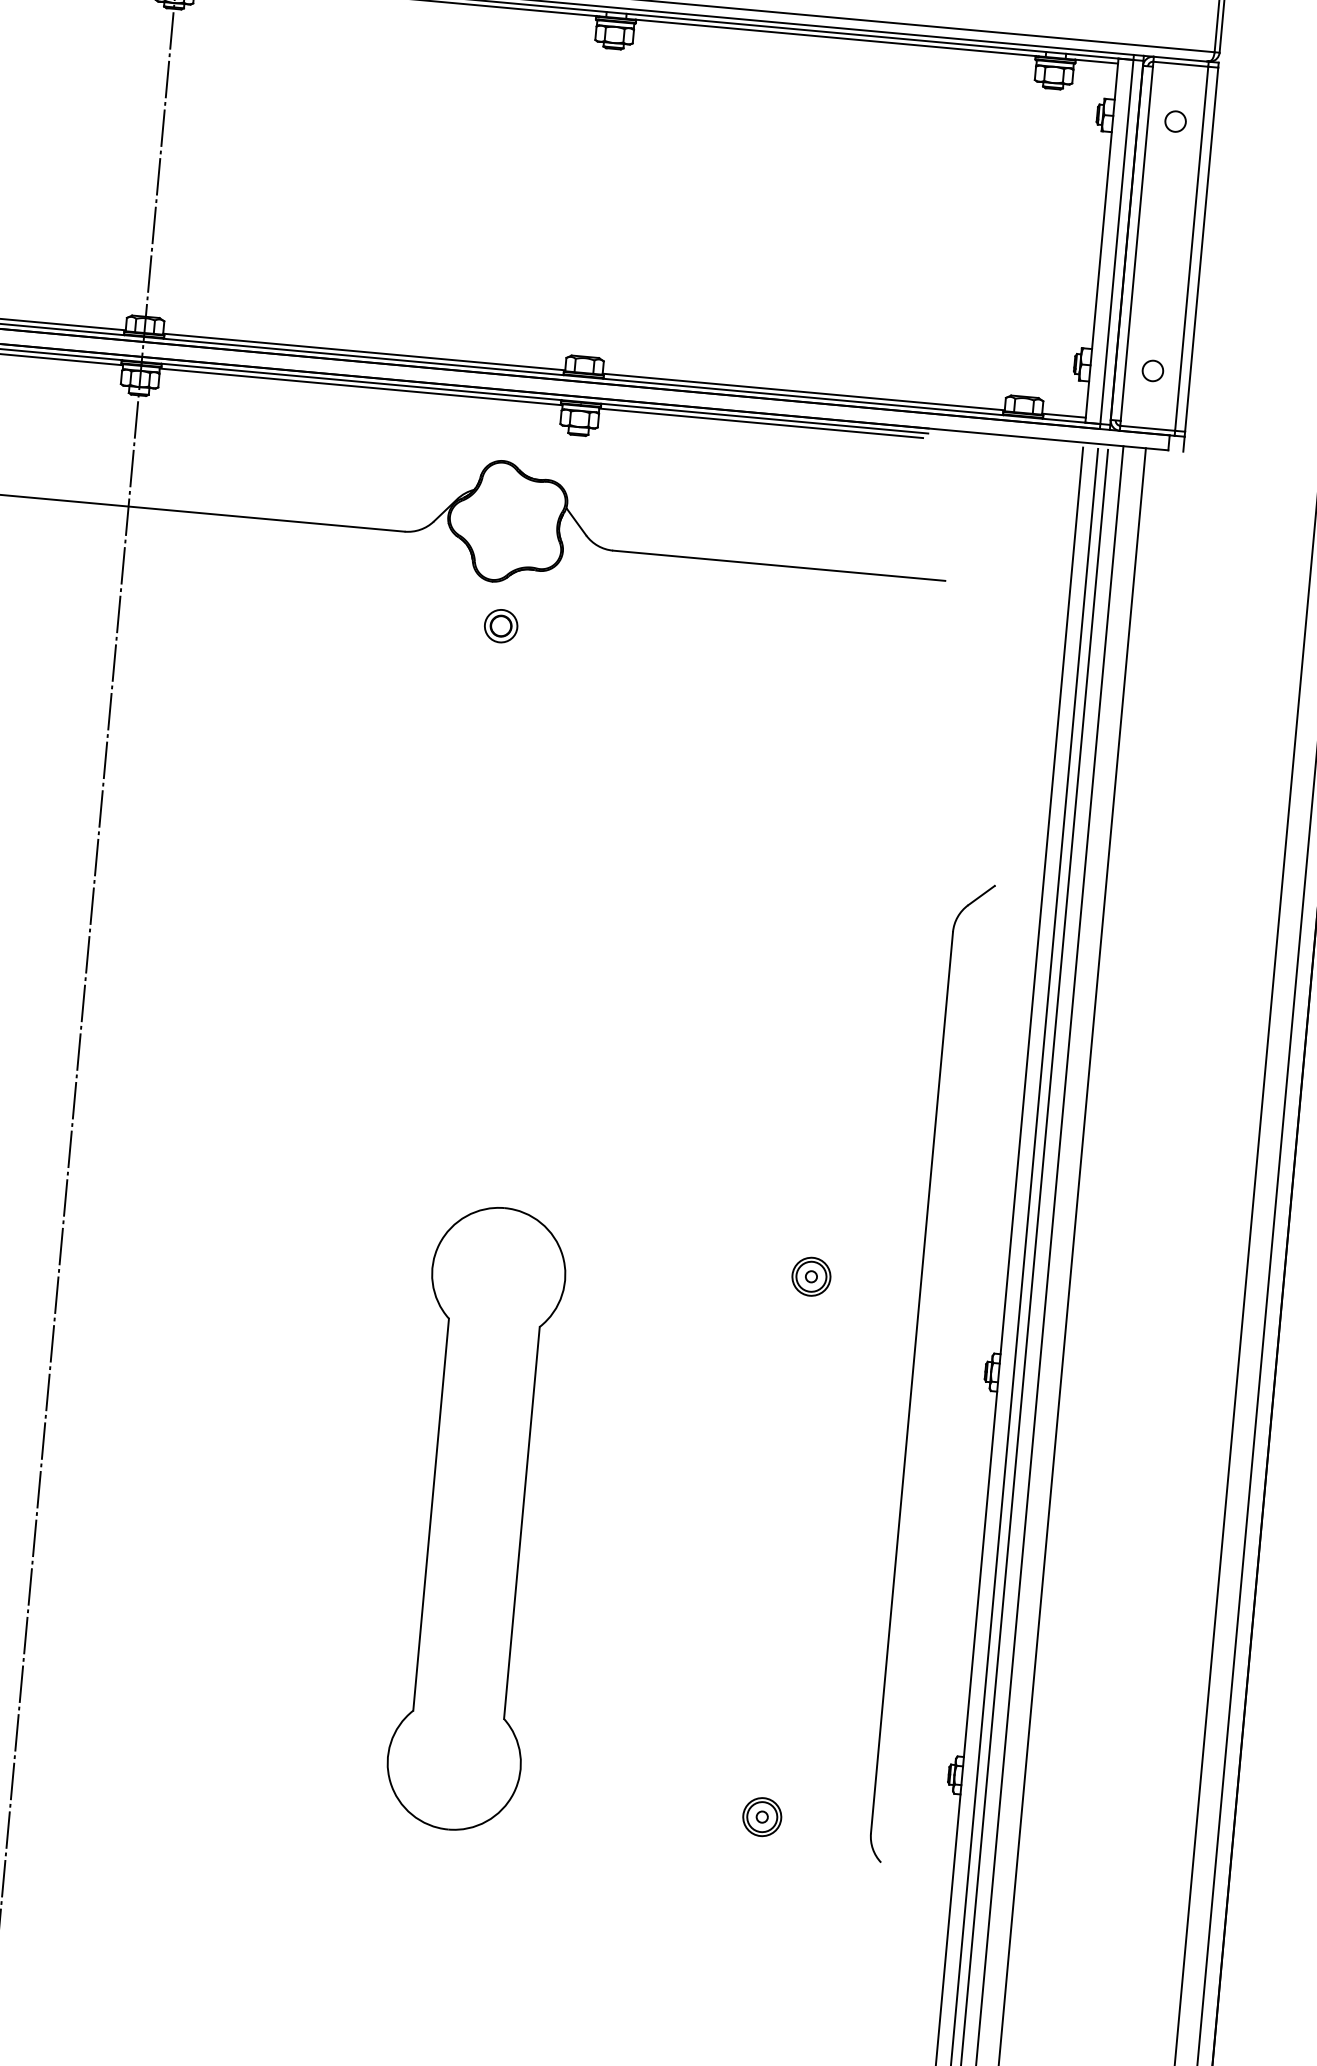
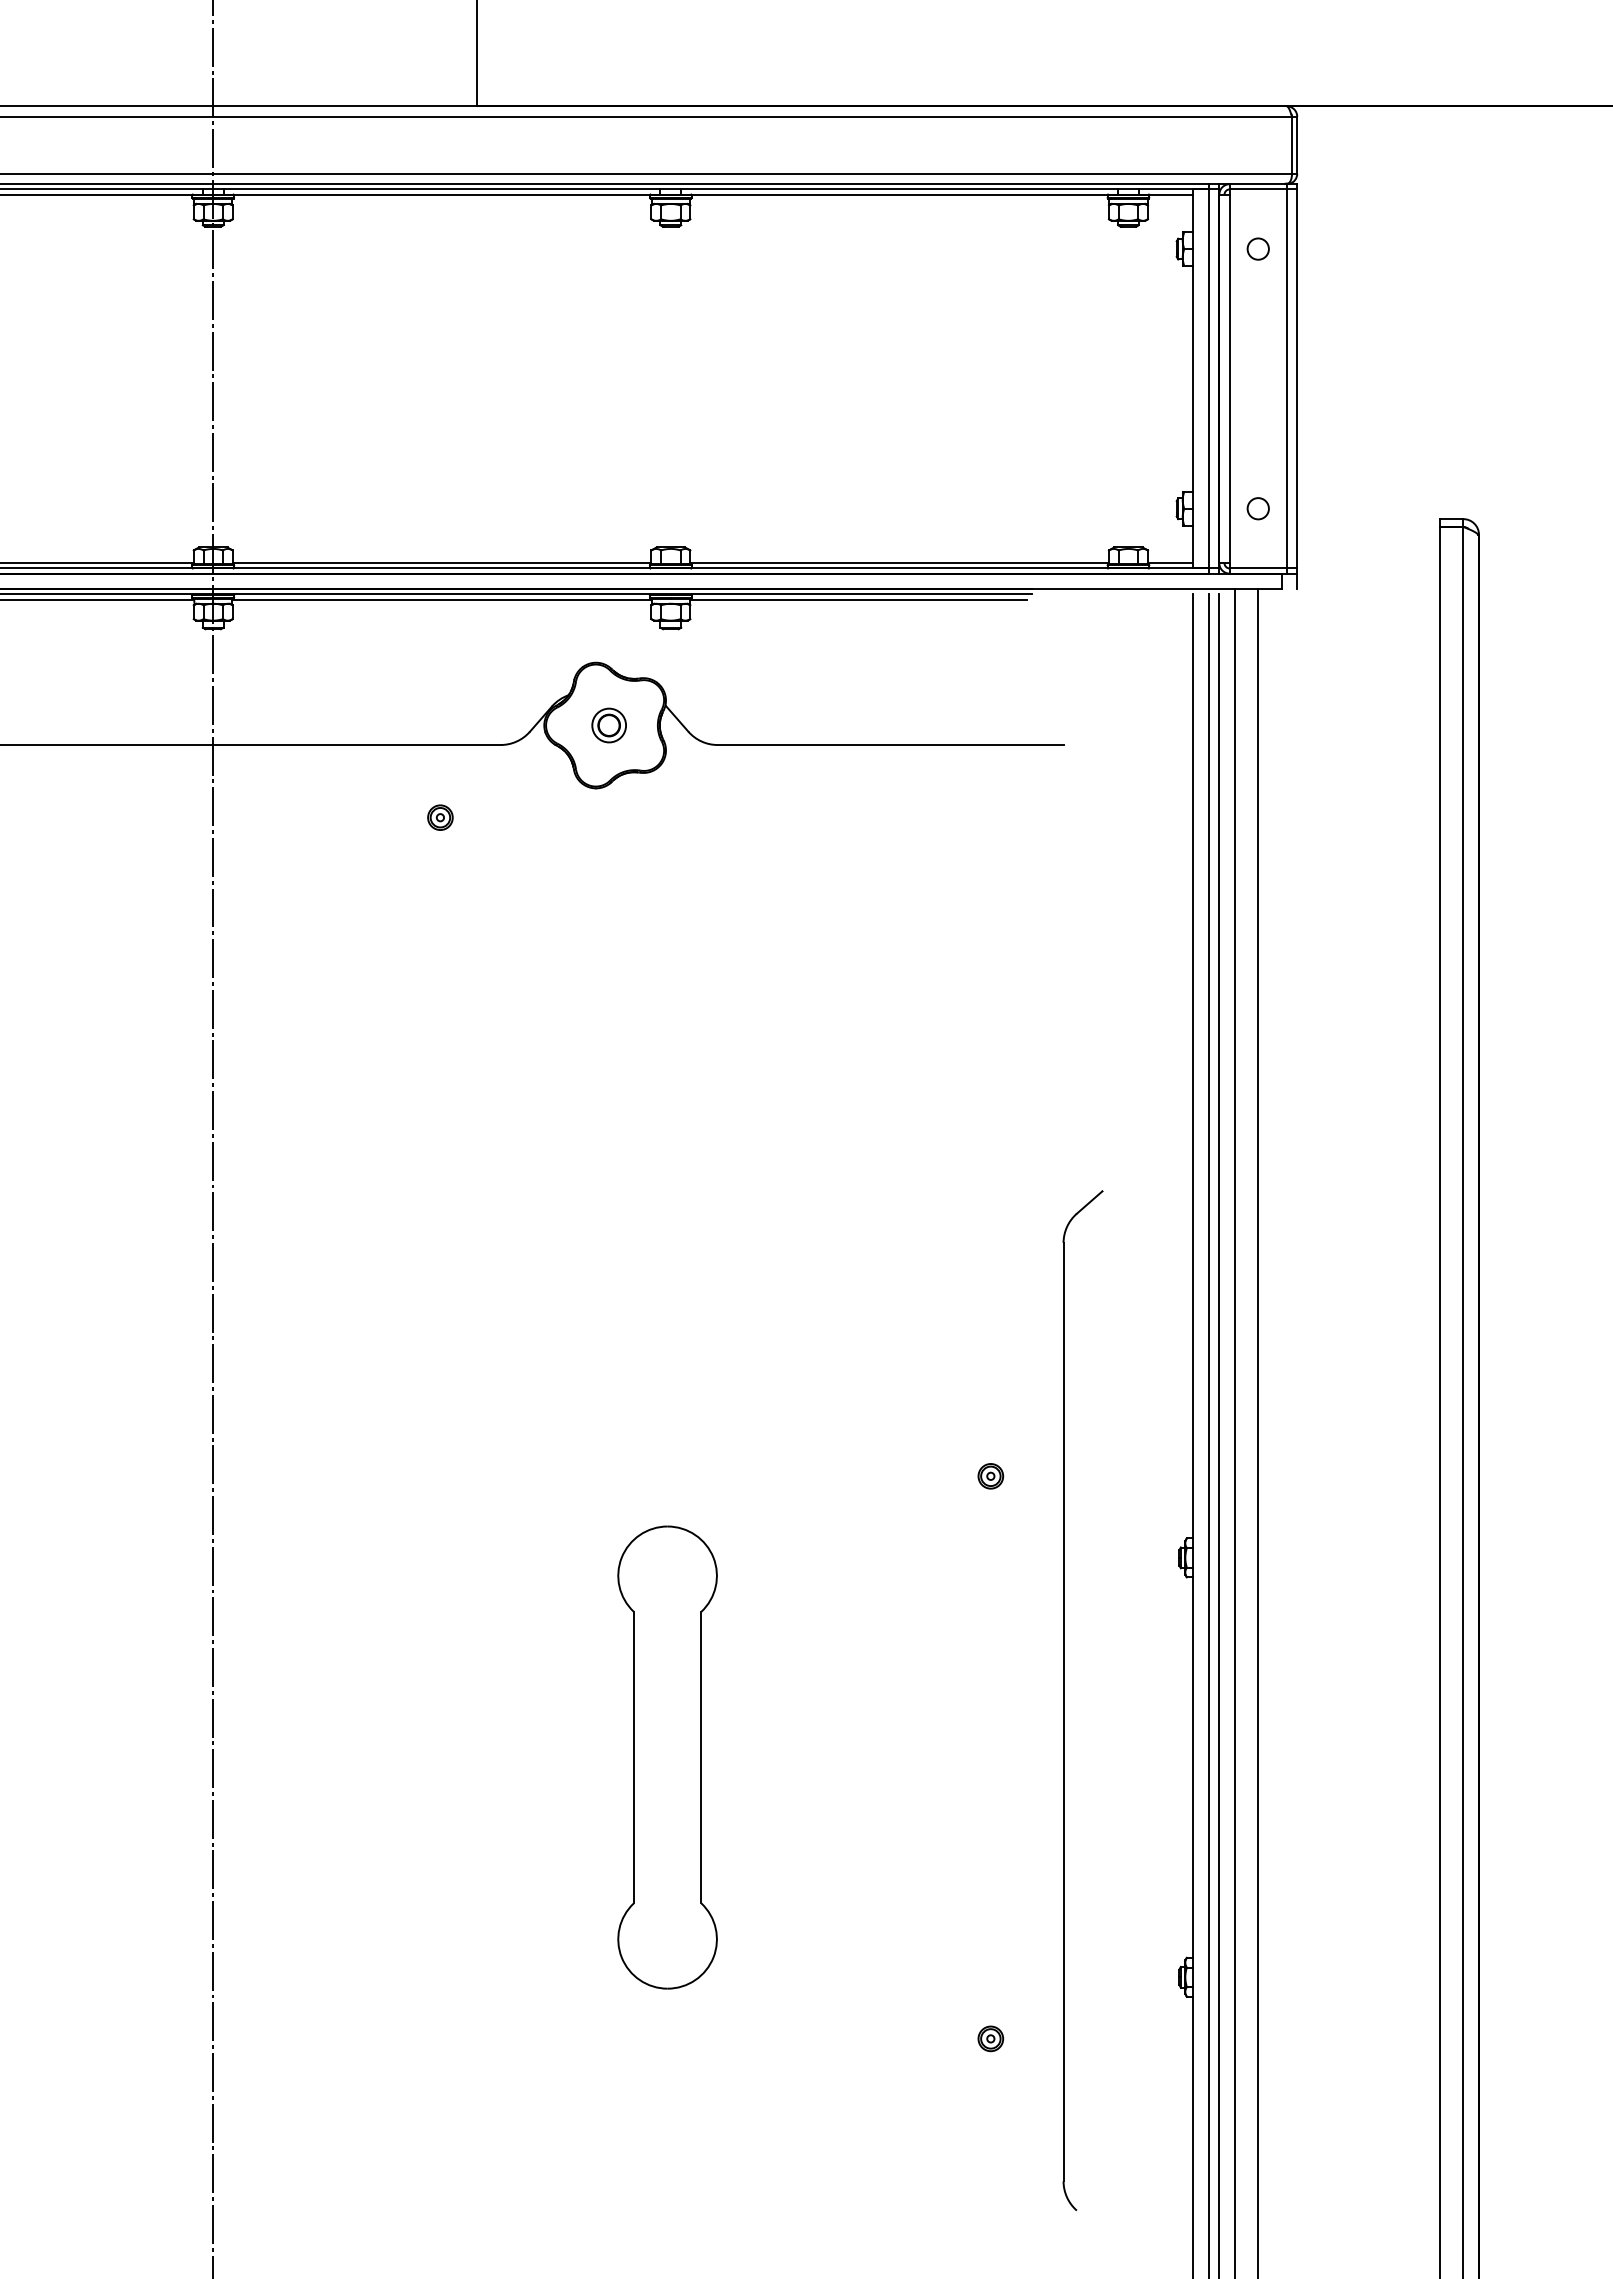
part: (340, 596) -> (440, 817), added
part: (500, 626) -> (608, 725), moved
part: (811, 1277) -> (990, 1476), size x0.62
part: (913, 1371) -> (1064, 1700), moved
part: (476, 1518) -> (667, 1757), size x0.71
part: (762, 1816) -> (990, 2038), size x0.62

